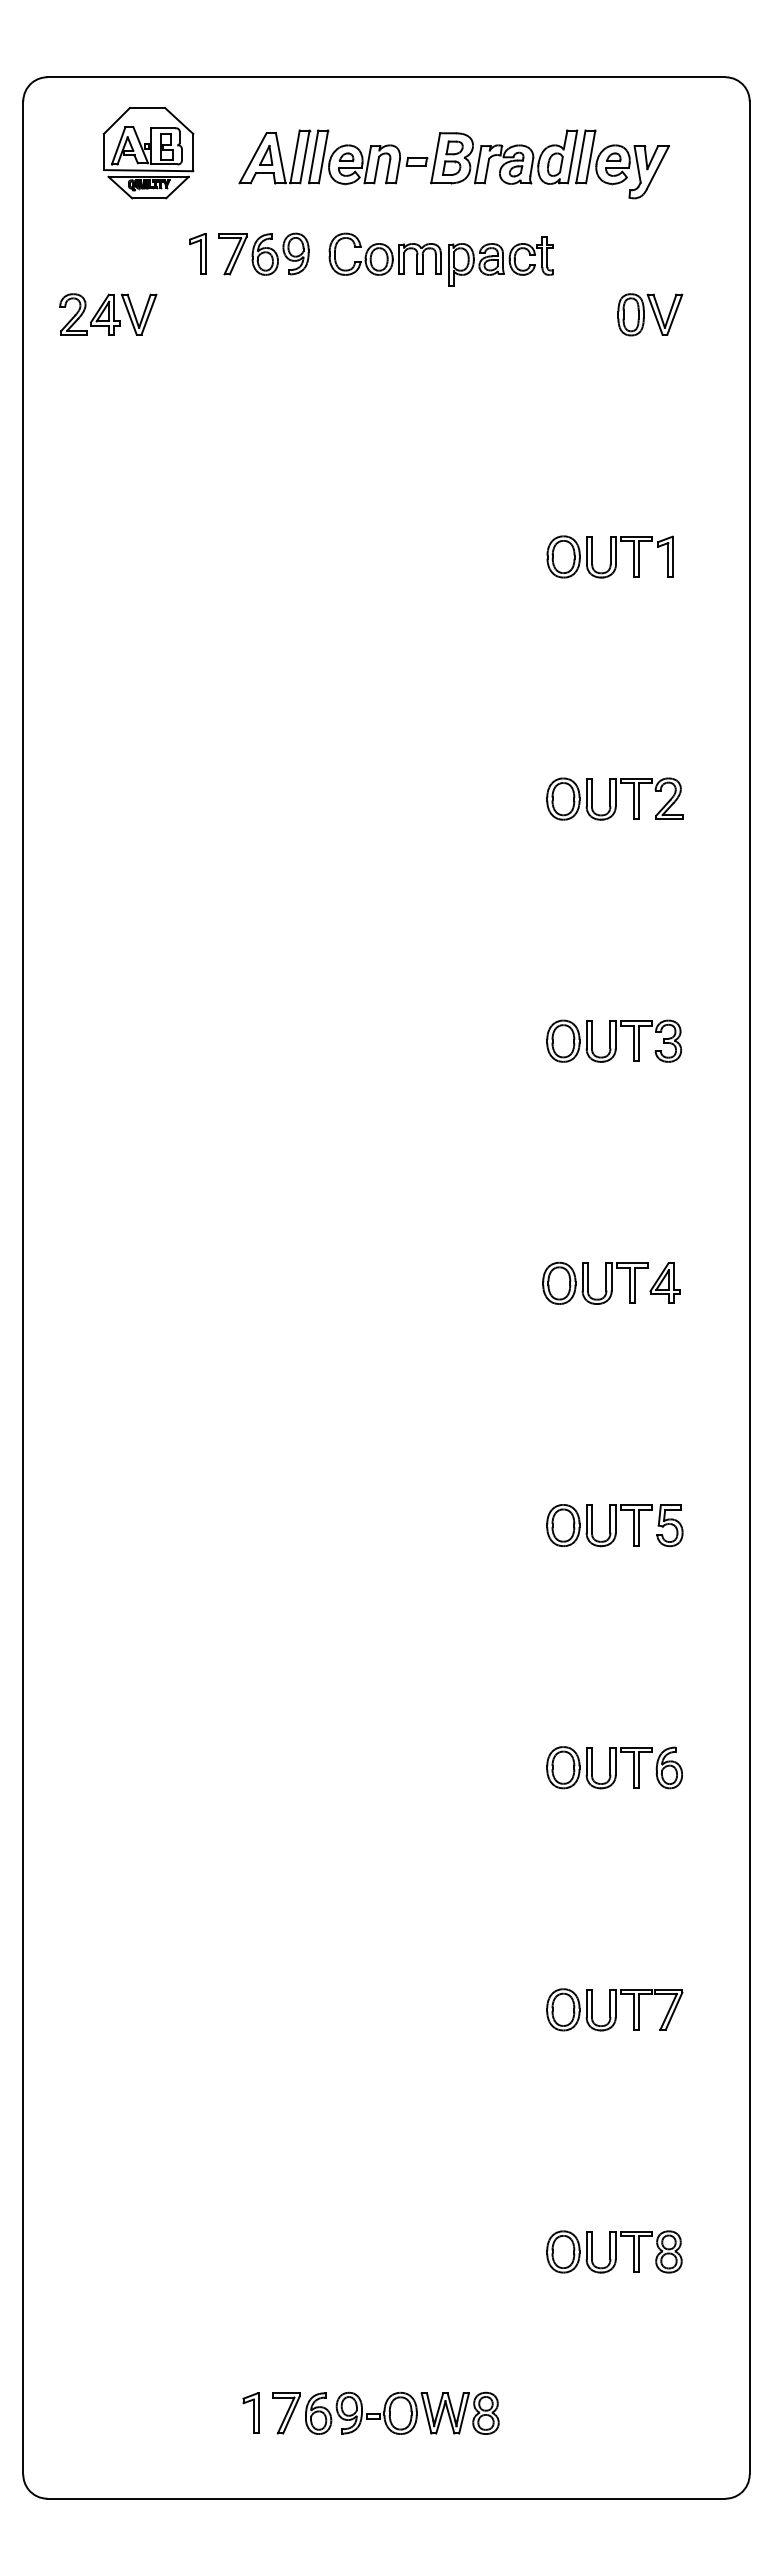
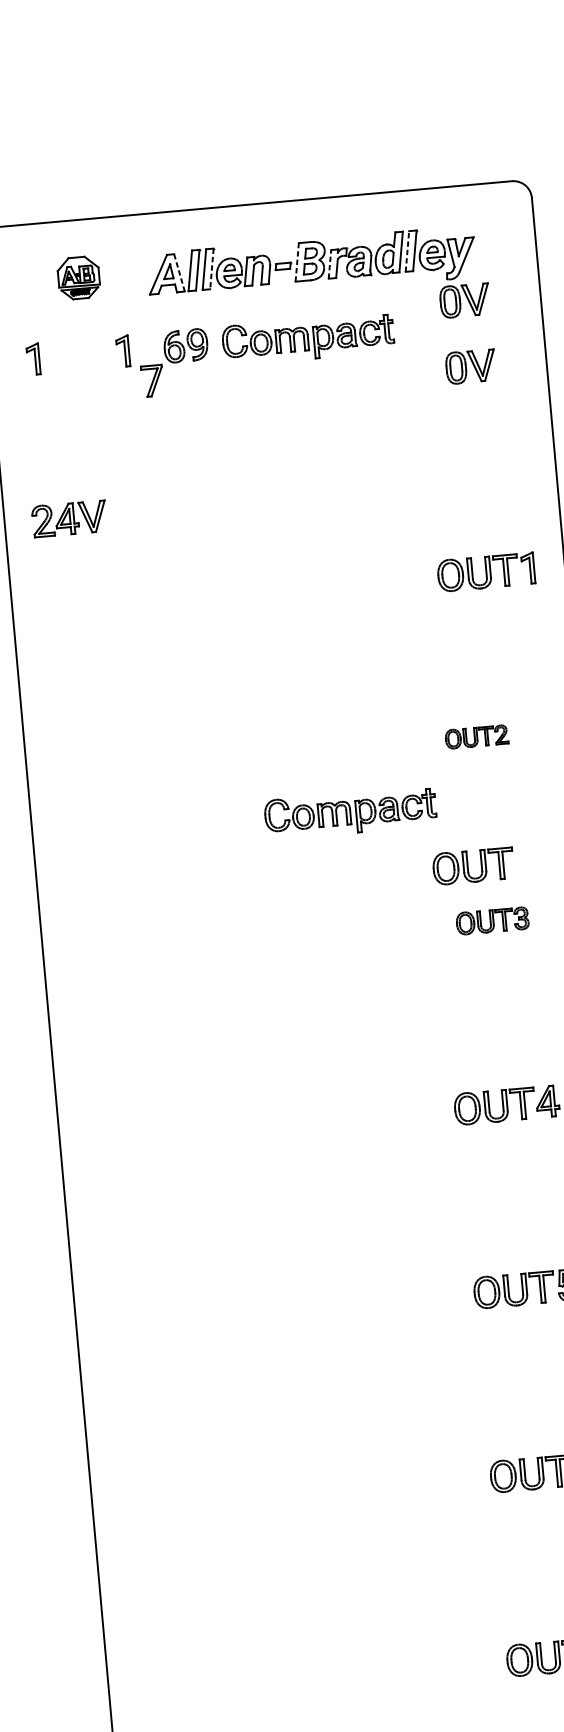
part: (148, 153) -> (78, 278), size x0.6
line: (323, 156) -> (211, 268), solid -> dashed
line: (580, 156) -> (407, 251), solid -> dashed
line: (435, 157) -> (297, 261), solid -> dashed
line: (280, 158) -> (179, 273), solid -> dashed
line: (478, 164) -> (330, 264), solid -> dashed
part: (650, 227) -> (465, 300), added
part: (79, 253) -> (33, 358), added
part: (232, 254) -> (152, 381), moved
part: (108, 314) -> (69, 518), moved
part: (609, 556) -> (485, 571), moved
part: (614, 798) -> (476, 736), size x0.6
part: (440, 883) -> (350, 813), added
part: (588, 966) -> (468, 866), added
part: (613, 1040) -> (492, 920), size x0.7

